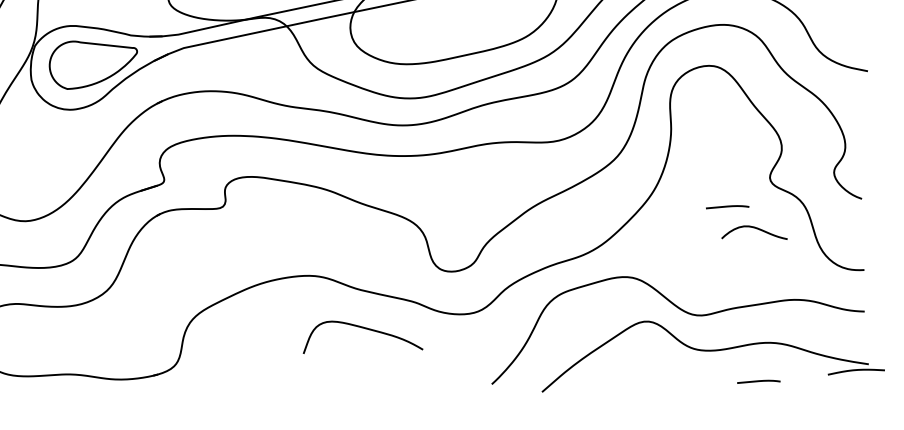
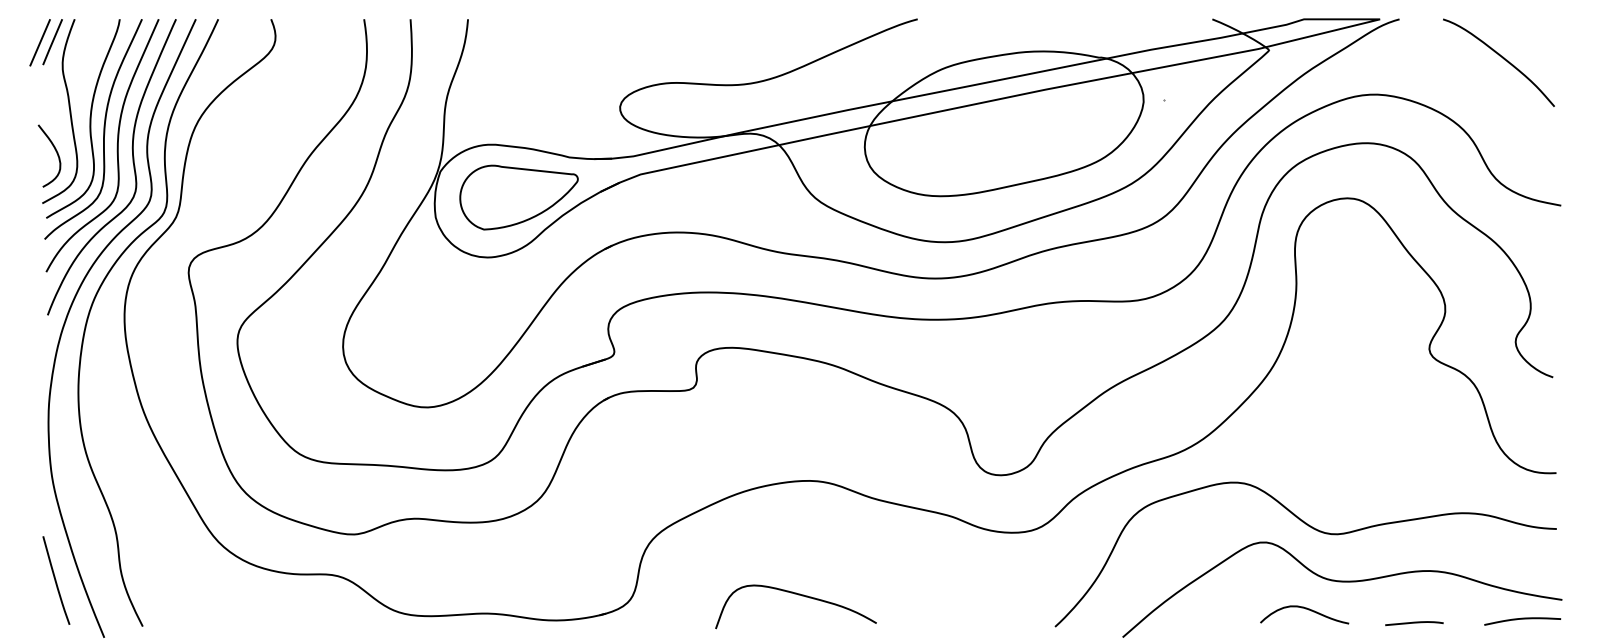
curve: (727, 207) -> (1372, 388), removed
curve: (755, 228) -> (1305, 609), moved
curve: (365, 329) -> (798, 595), moved
curve: (856, 370) -> (1522, 619), moved

